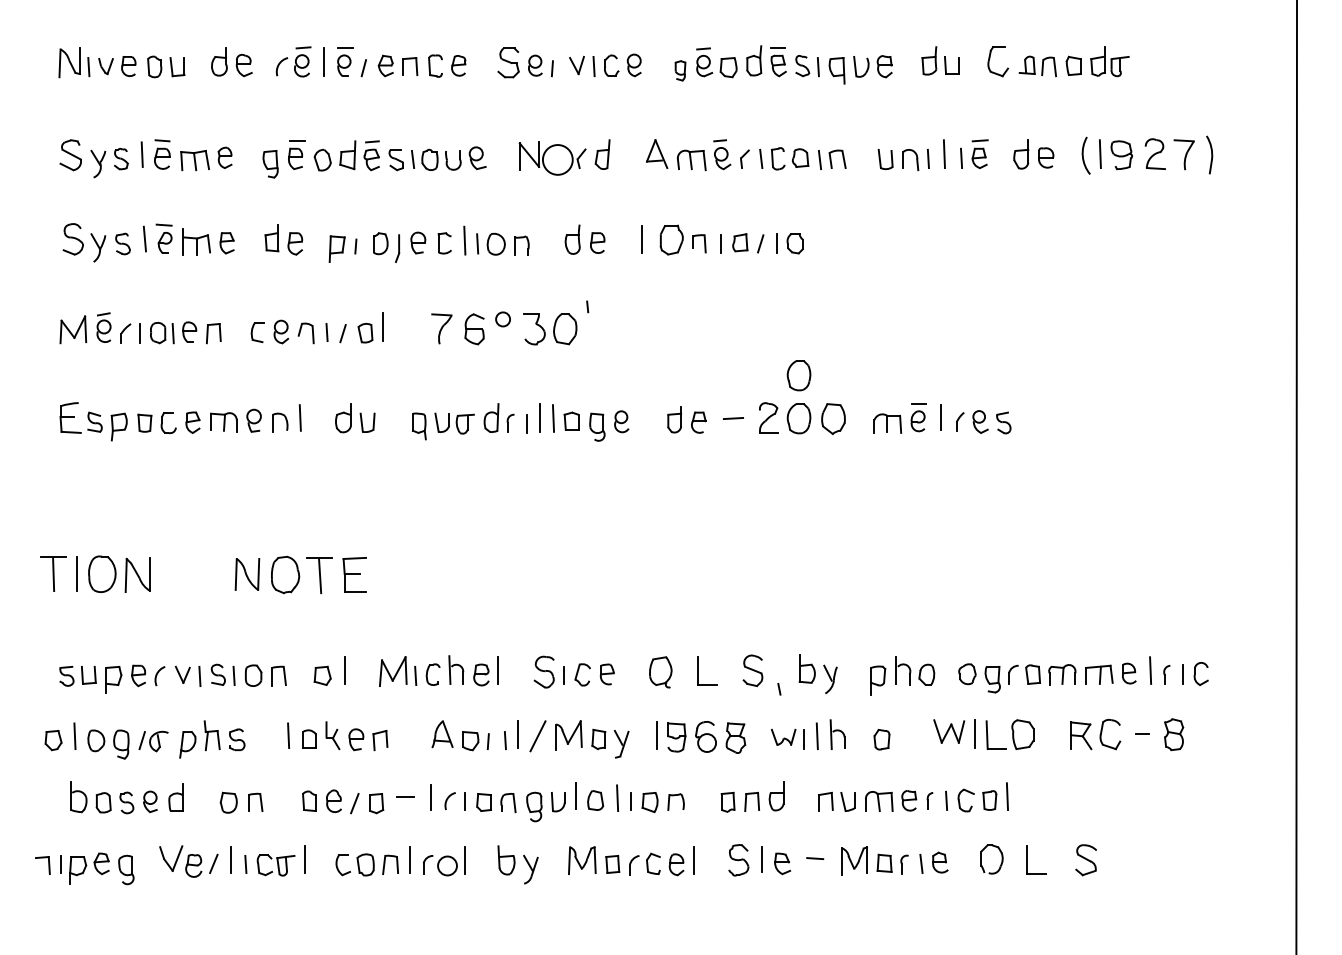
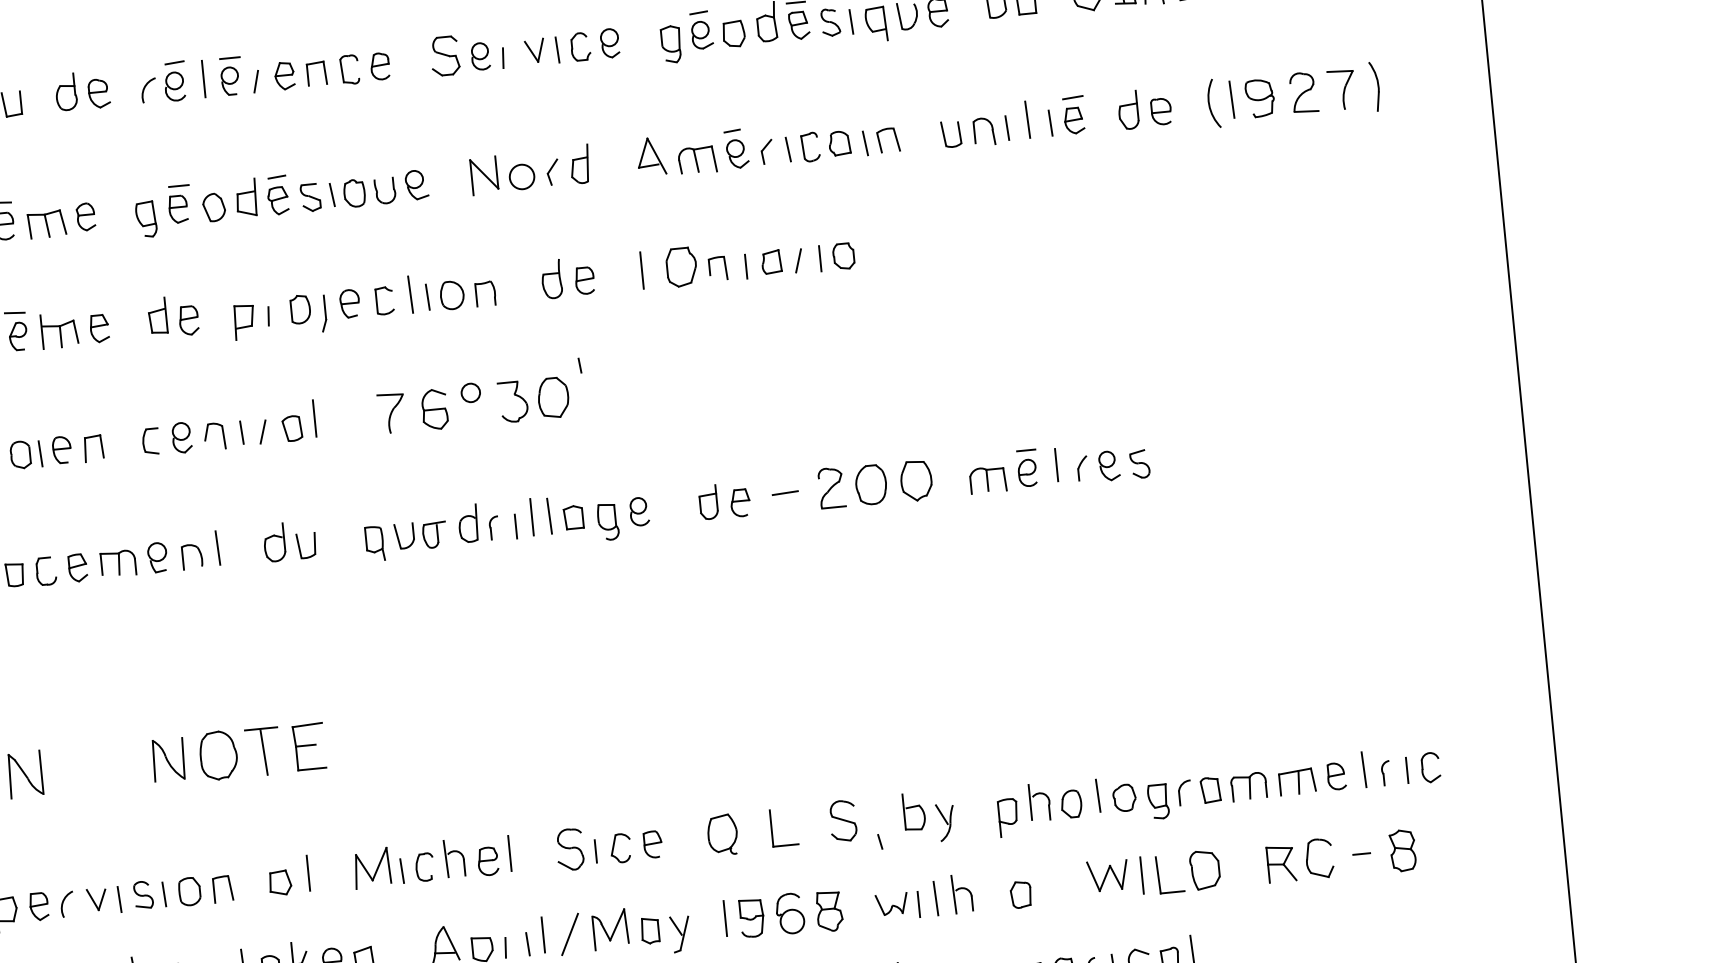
part: (680, 70) -> (671, 44), size x1.43
circle: (557, 159) -> (521, 176), size x0.62
part: (798, 375) -> (864, 428), removed
line: (947, 670) -> (1098, 795), added

